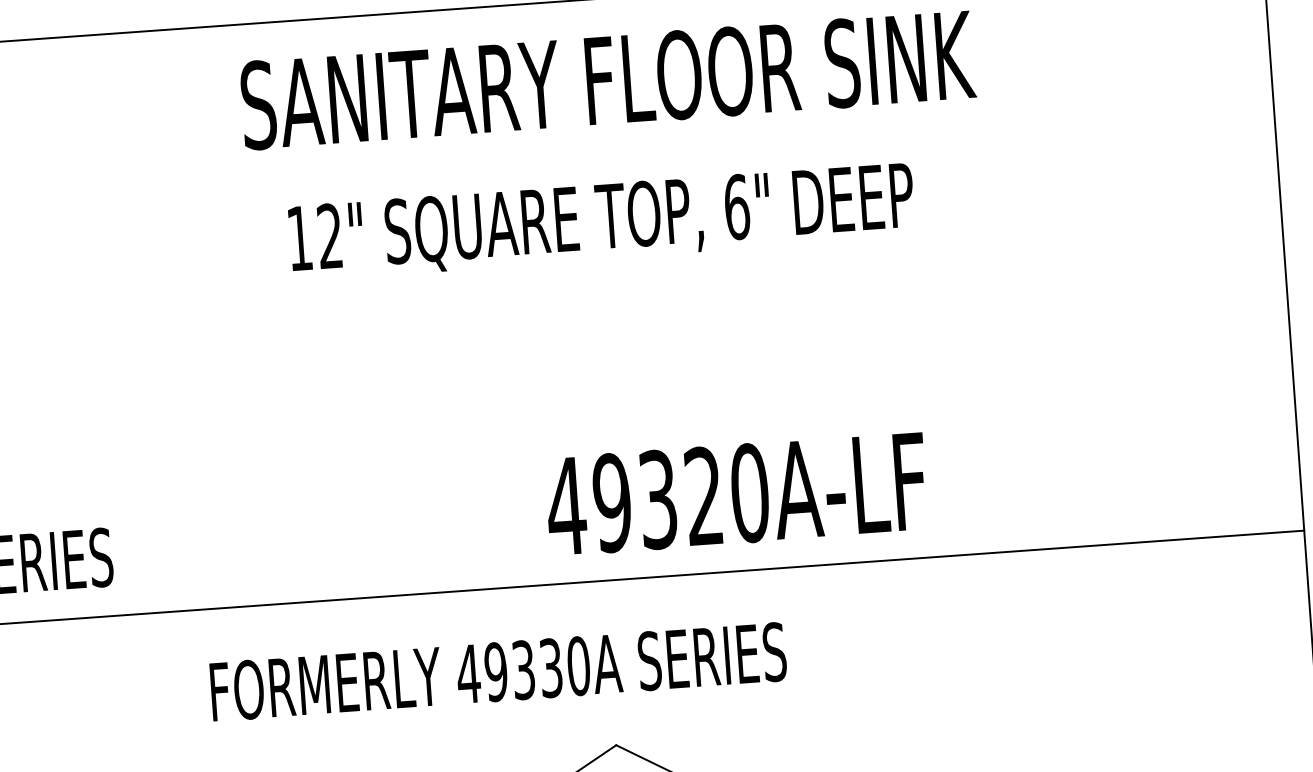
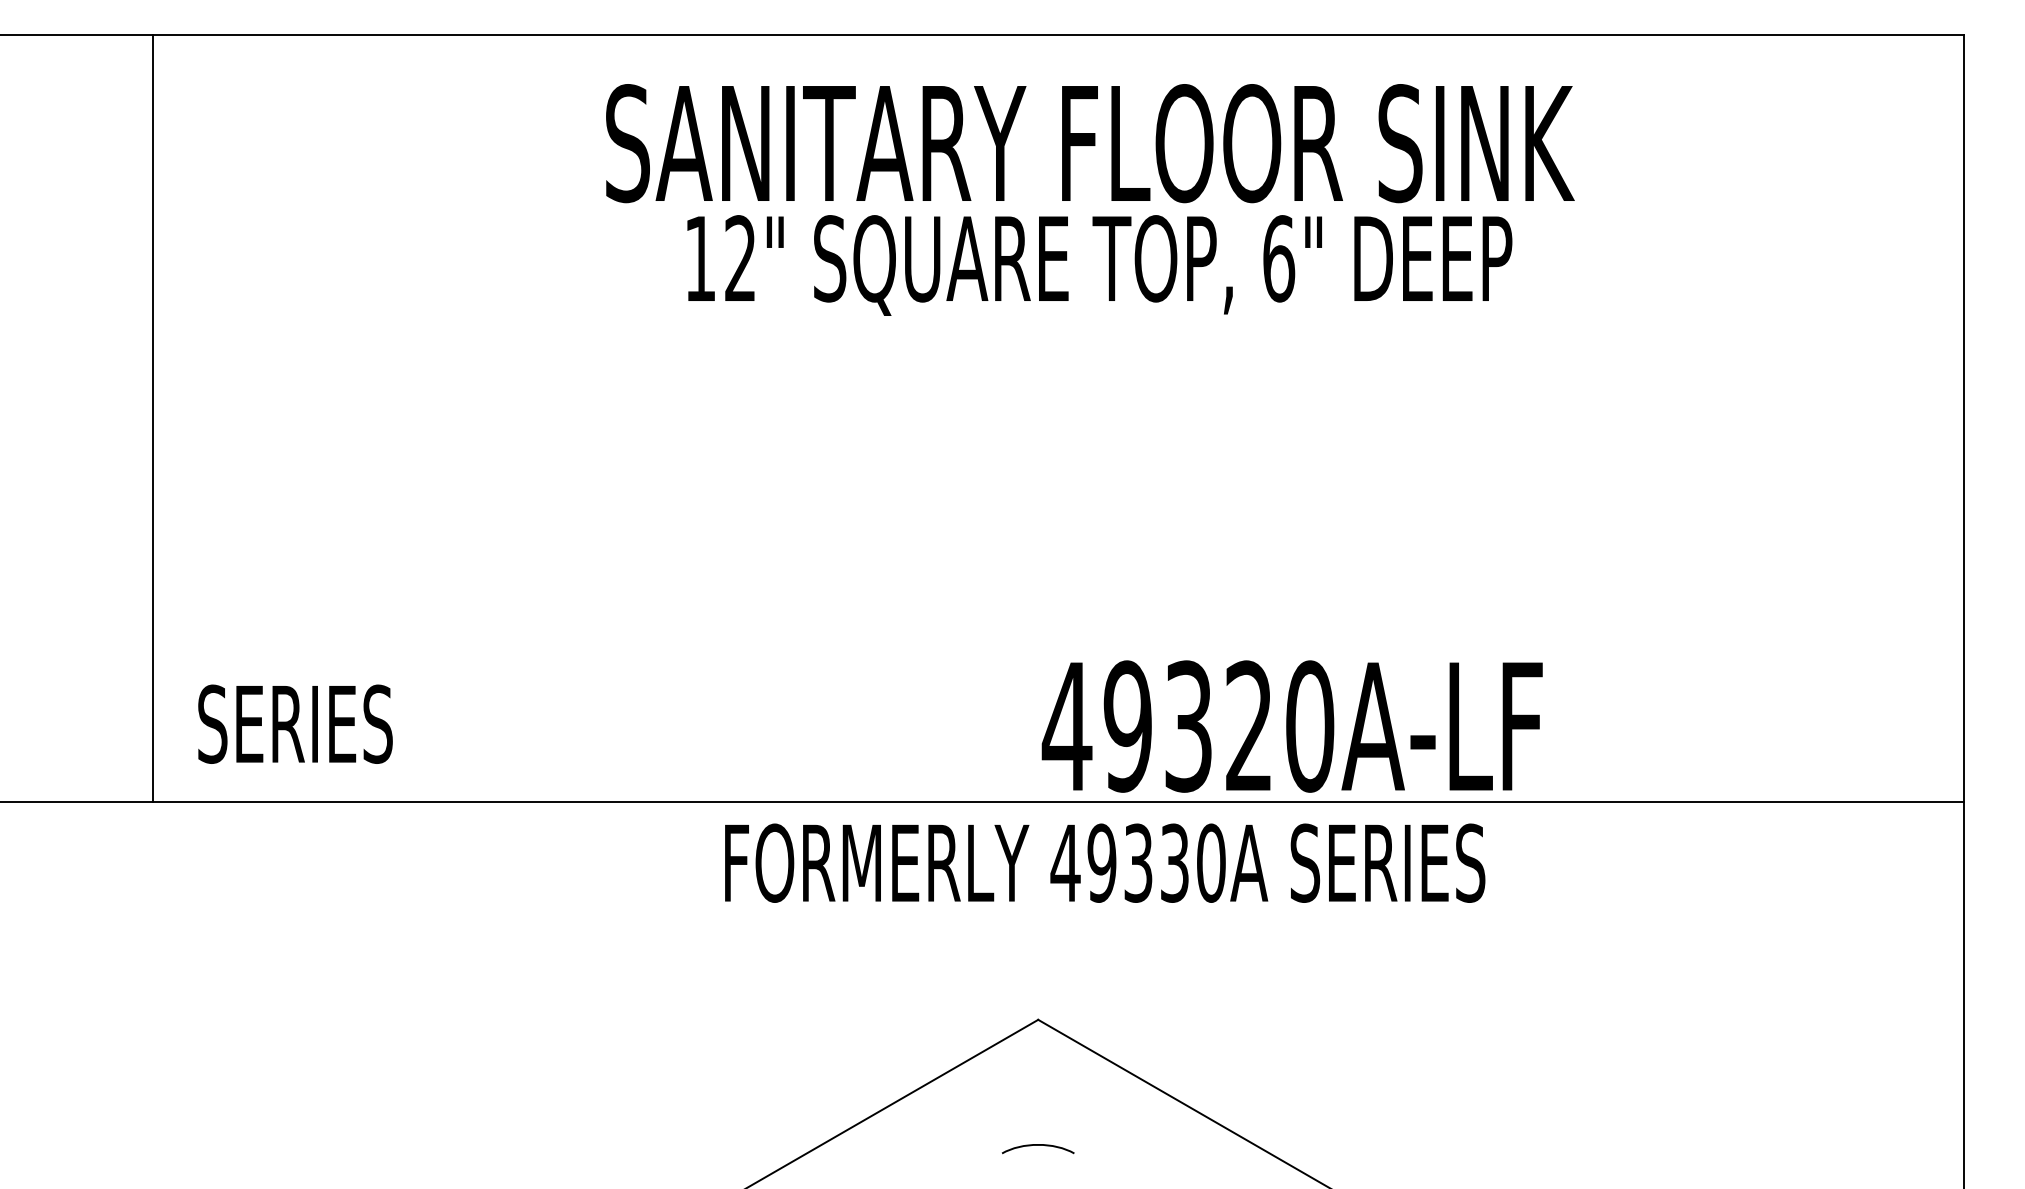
text: (601, 221) -> (1099, 265), moved
text: (735, 494) -> (1291, 726), moved
text: (498, 671) -> (1105, 862), moved

